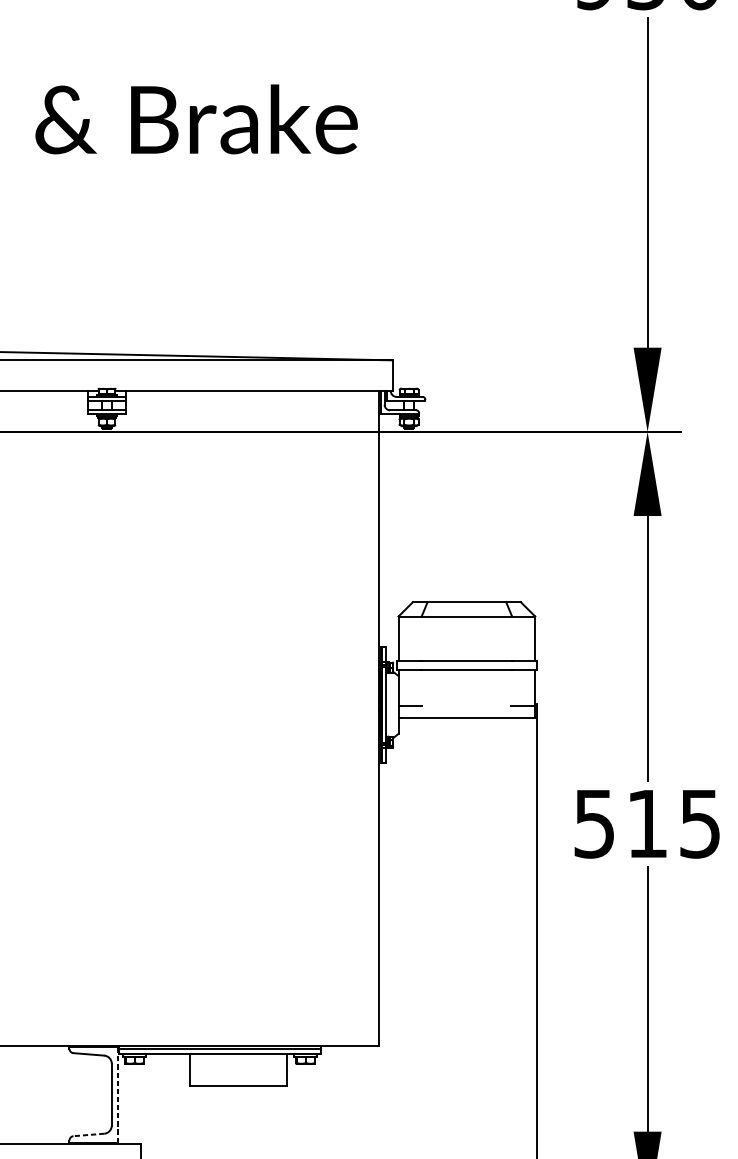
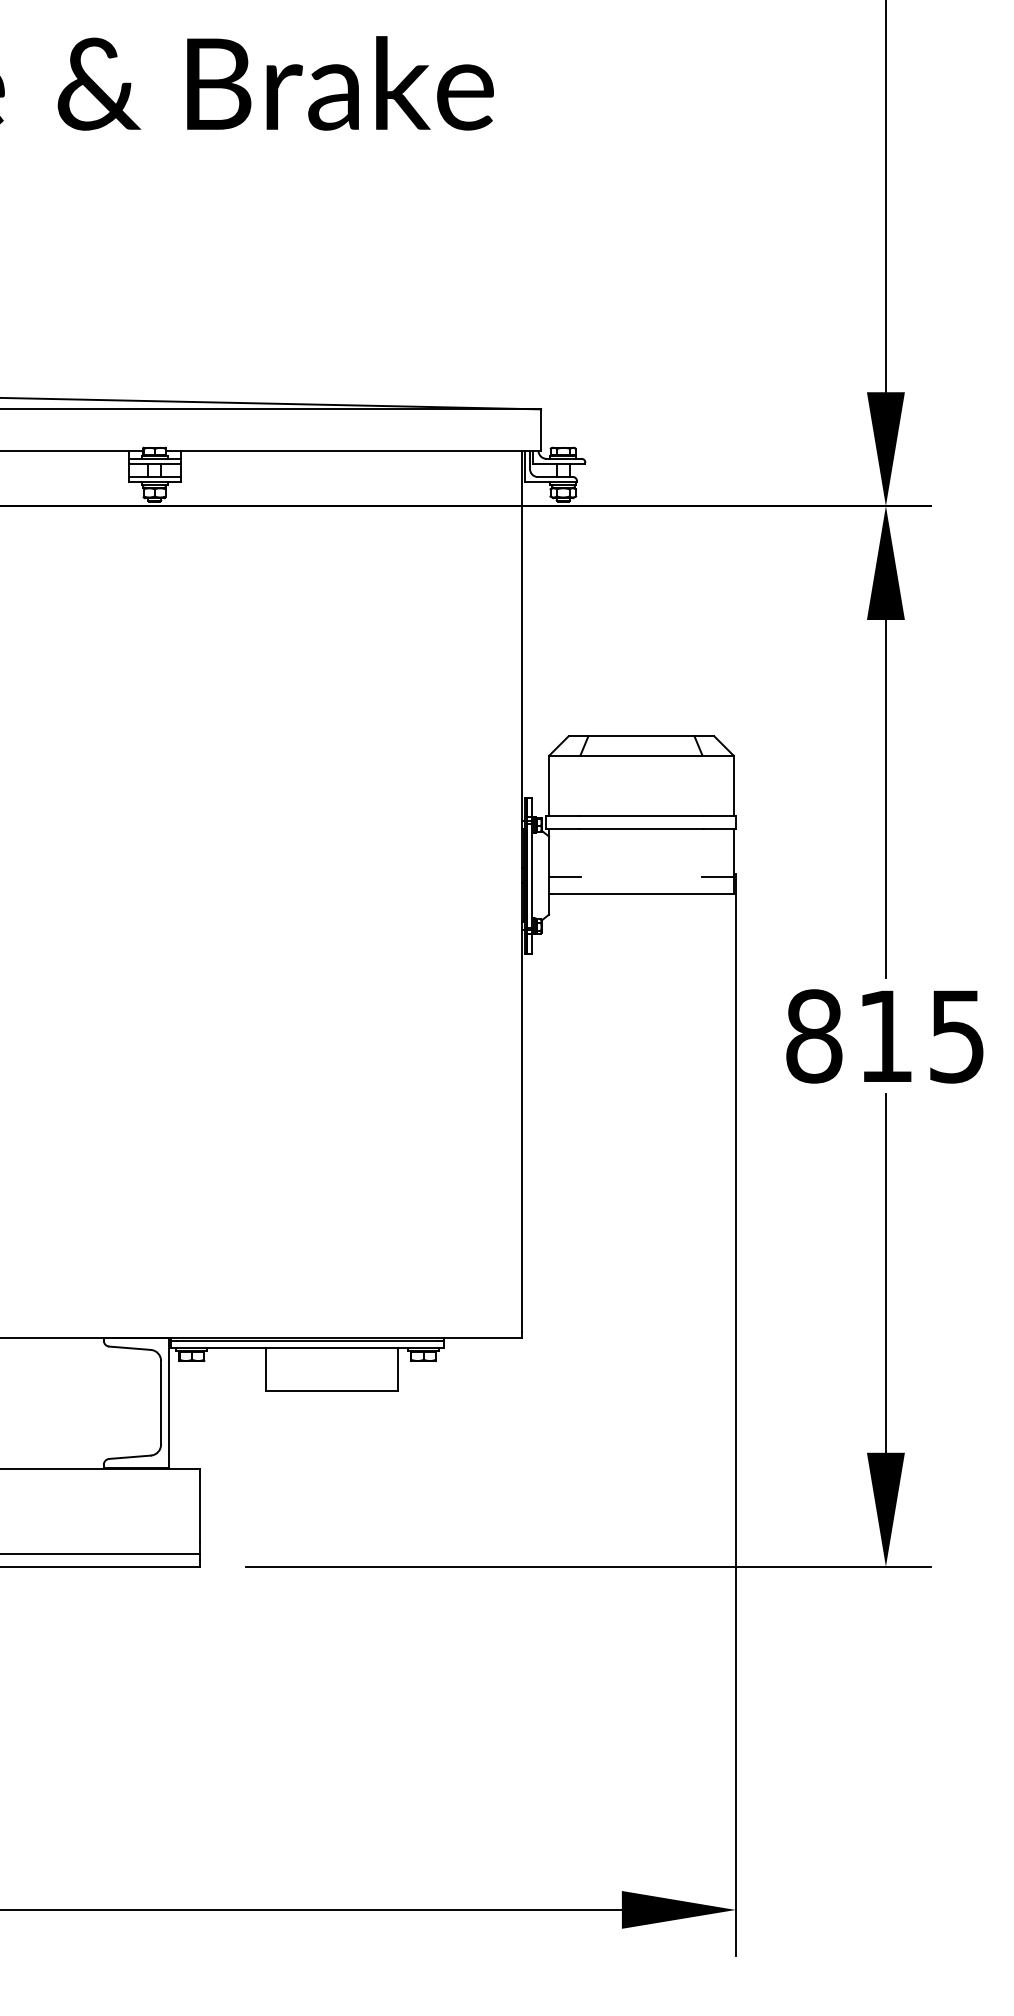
text: (594, 823) -> (814, 1036), 515 -> 815
line: (117, 1094) -> (168, 1402), dashed -> solid
line: (89, 1135) -> (130, 1457), dashed -> solid

